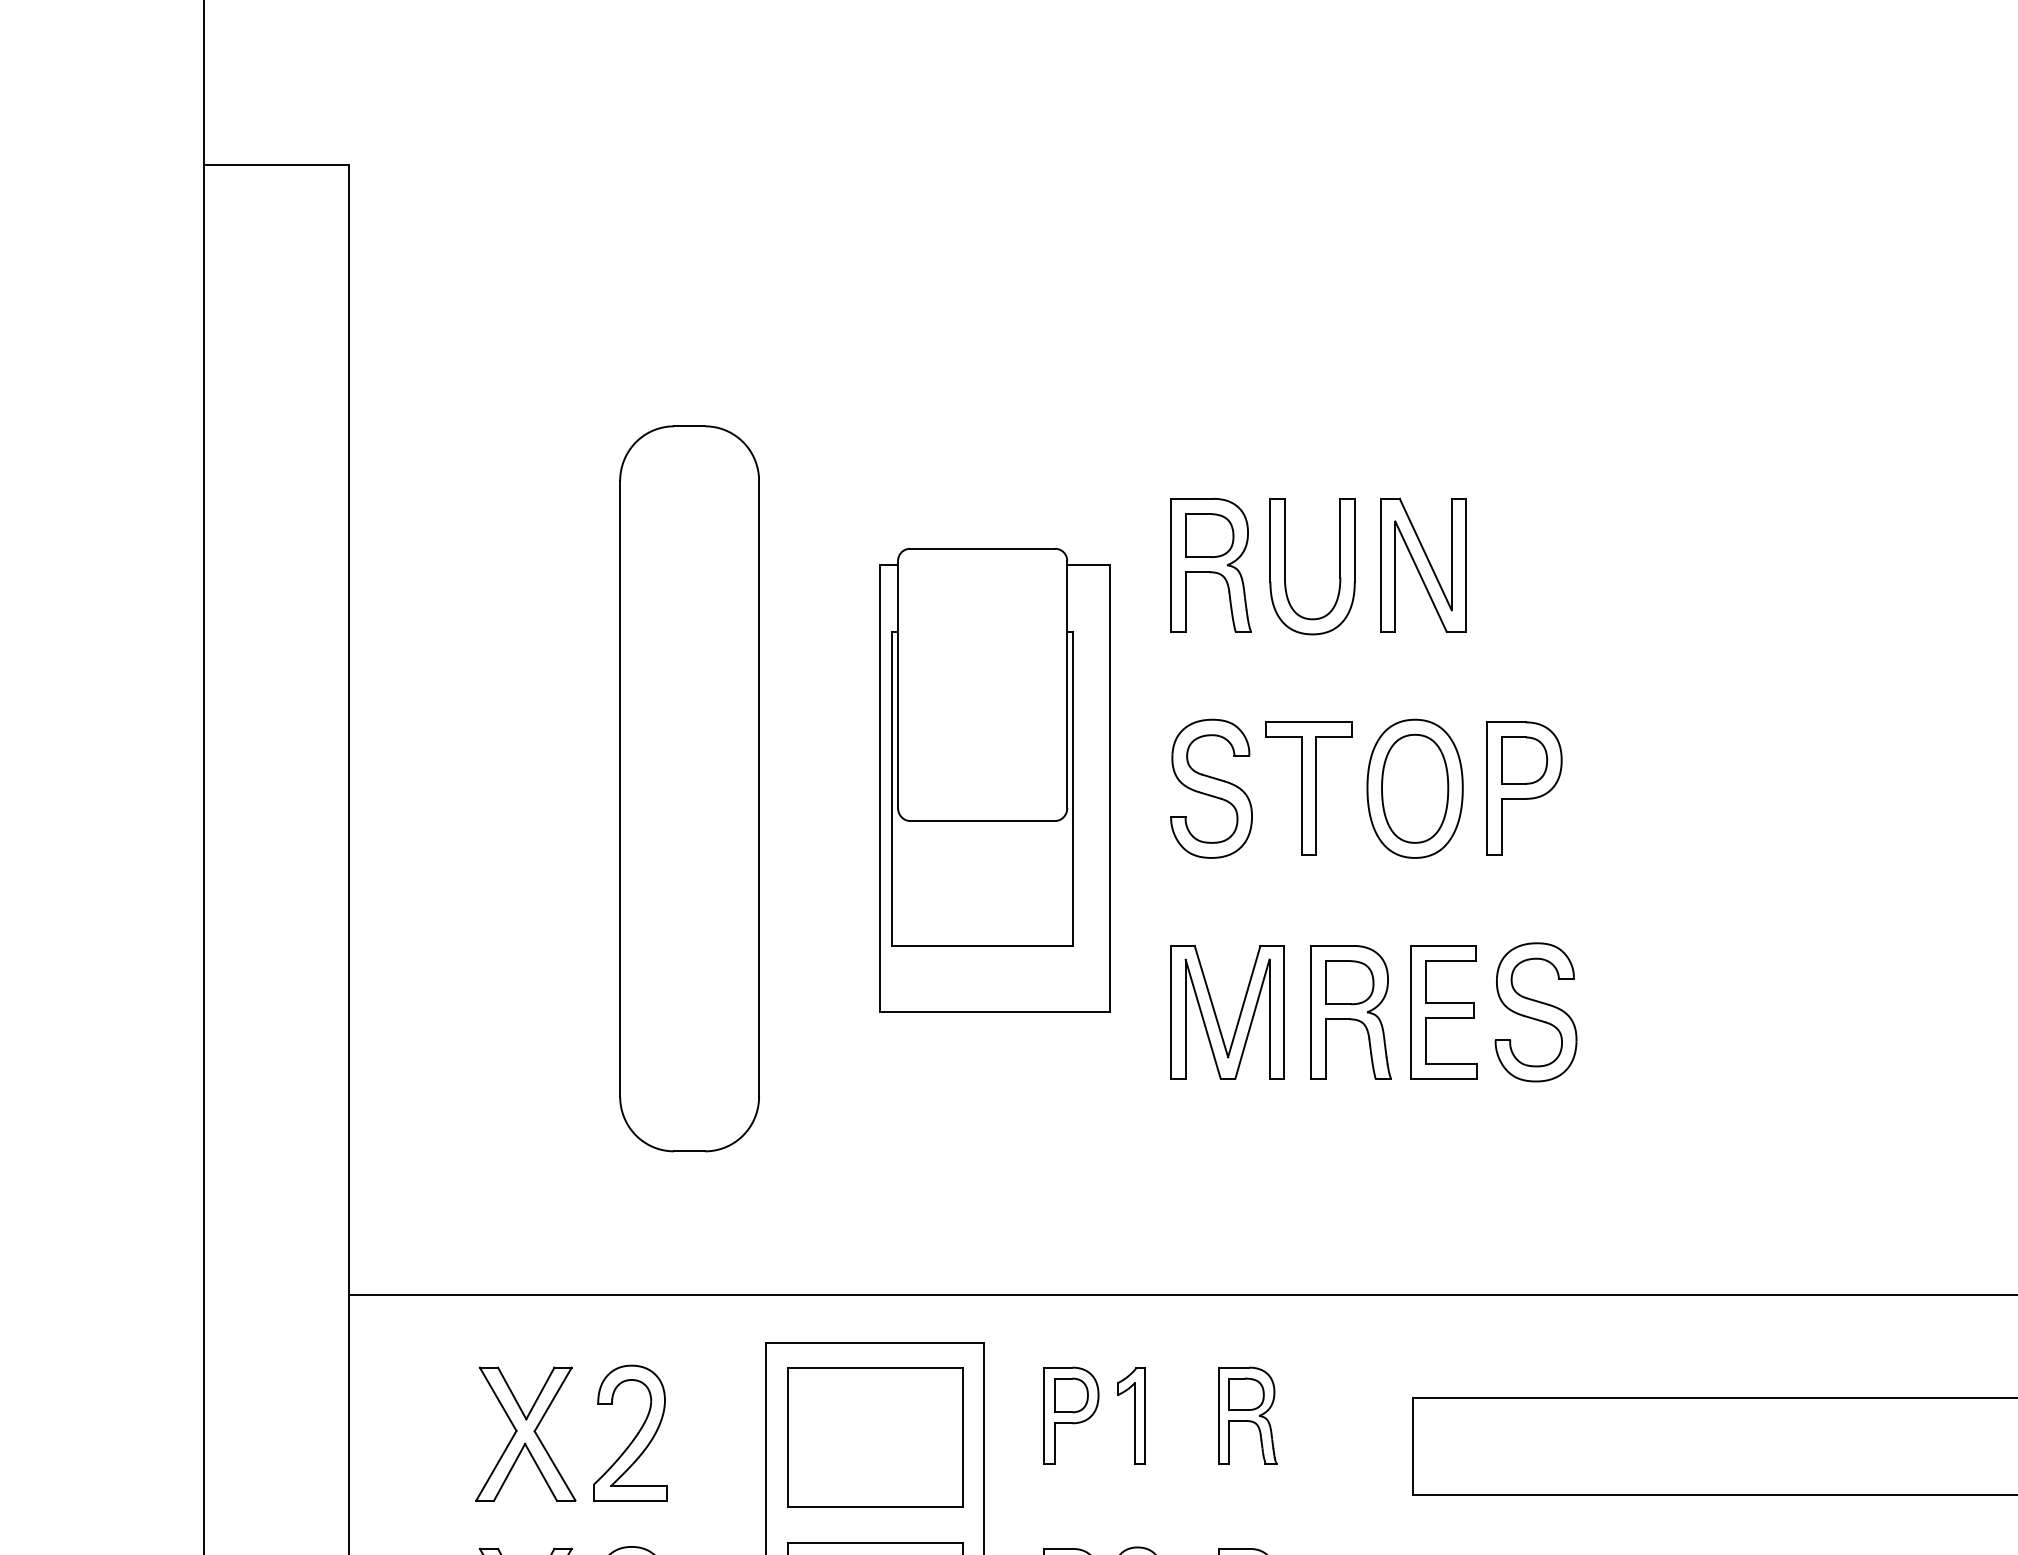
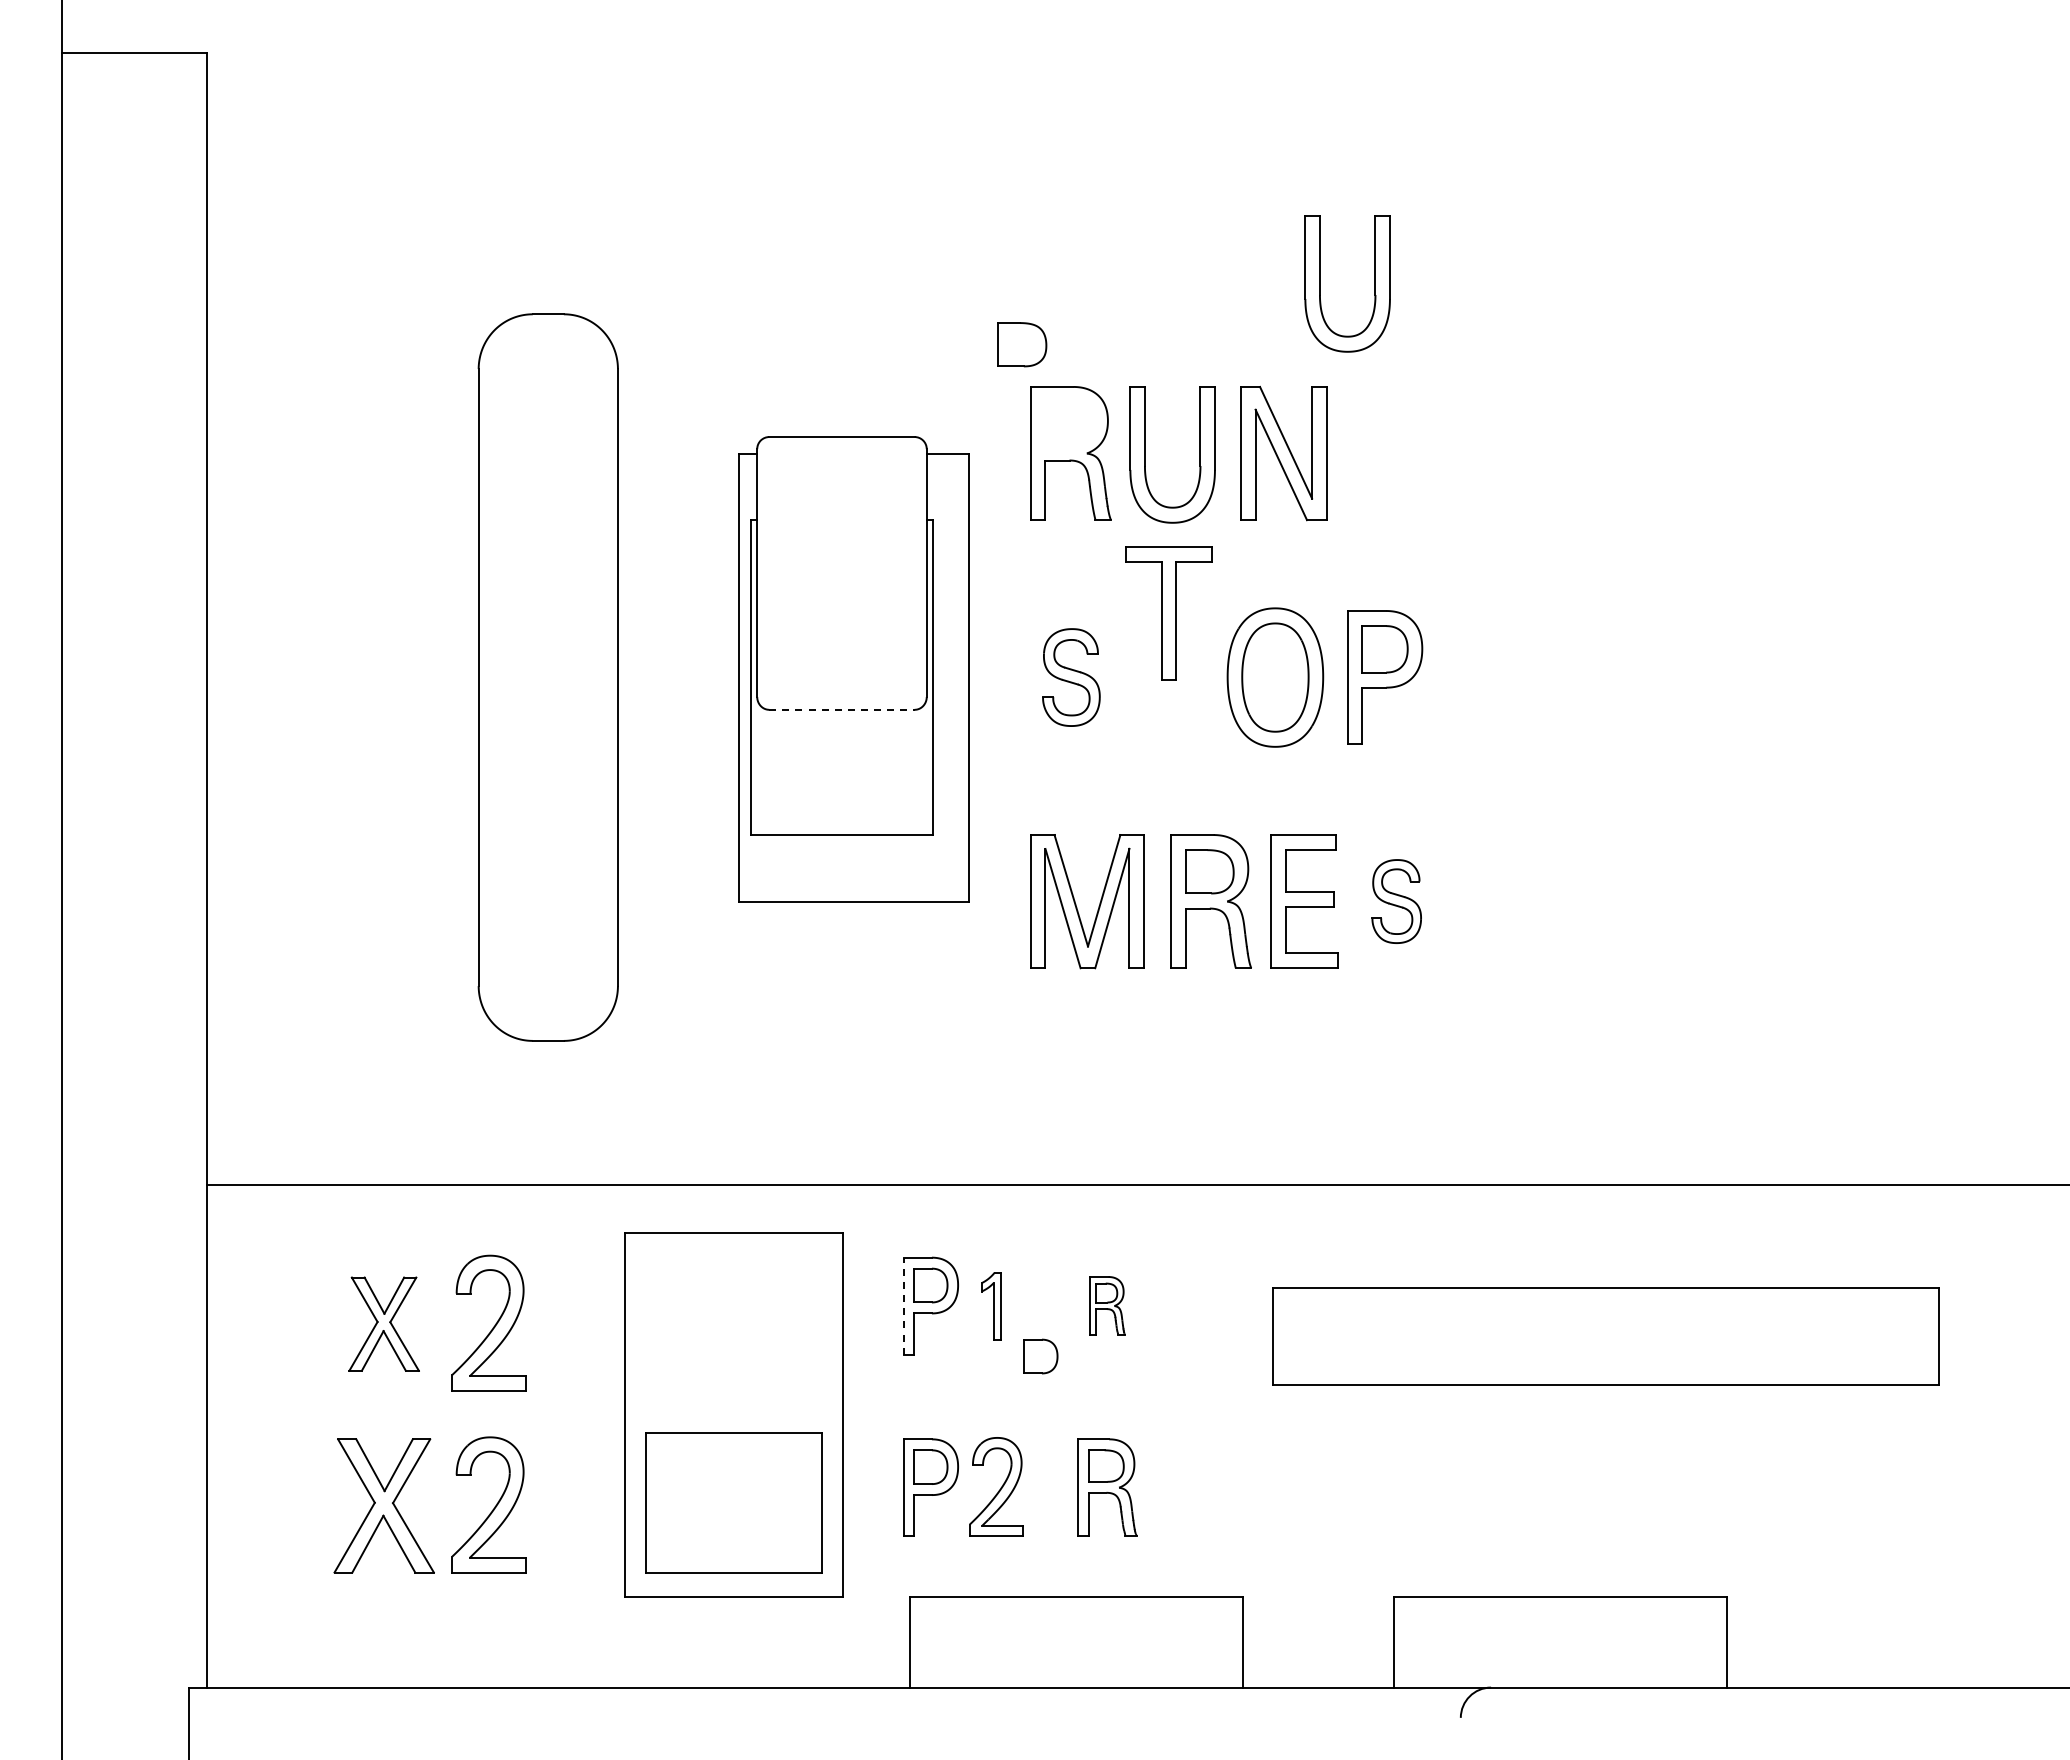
part: (1460, 395) -> (1320, 283), added
part: (1209, 535) -> (1022, 344), moved
part: (1211, 788) -> (1071, 677), size x0.7
part: (1308, 788) -> (1168, 613), moved
line: (982, 820) -> (841, 709), solid -> dashed
part: (1535, 1012) -> (1396, 901), size x0.6
line: (1044, 1415) -> (903, 1305), solid -> dashed
part: (1247, 1415) -> (1107, 1305), size x0.6
part: (1131, 1416) -> (991, 1306), size x0.7
part: (525, 1433) -> (383, 1323), size x0.7
part: (874, 1437) -> (733, 1327), removed
part: (1180, 1466) -> (1040, 1356), added

